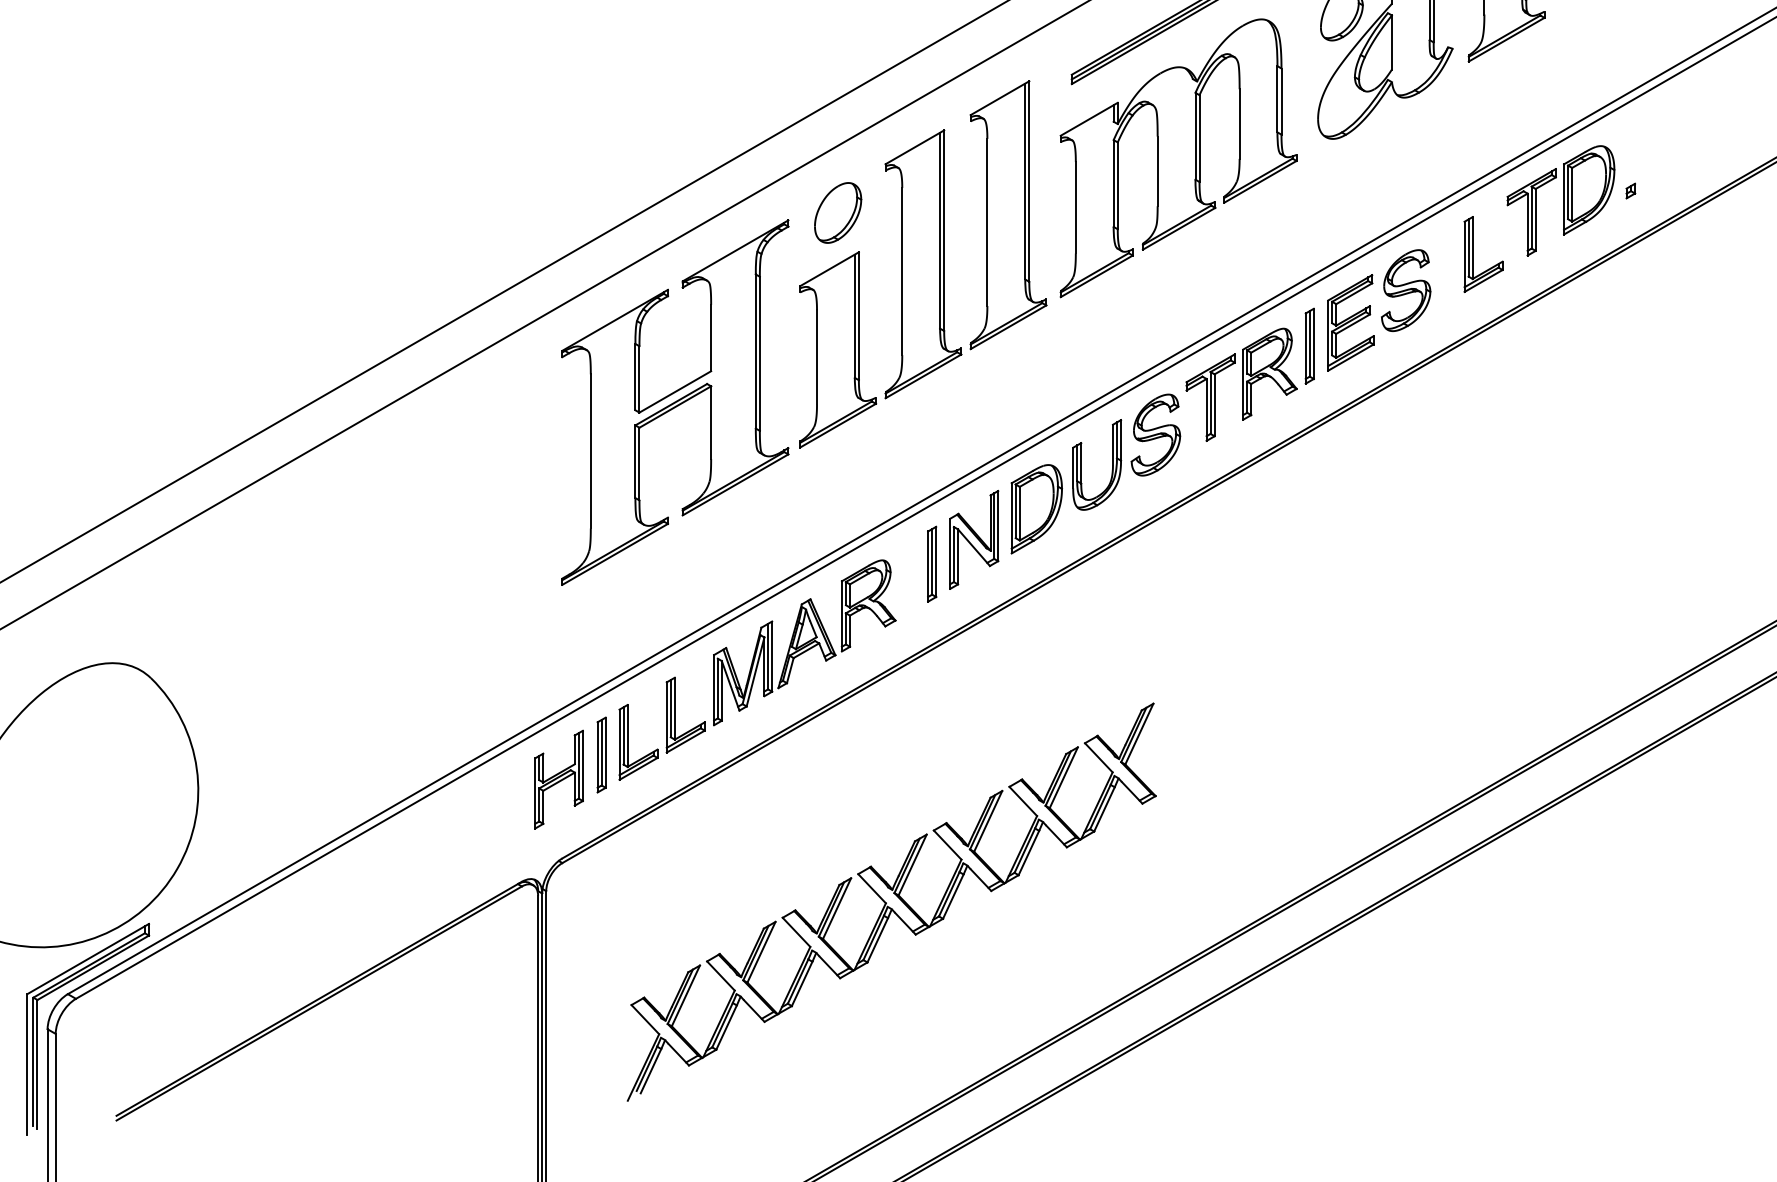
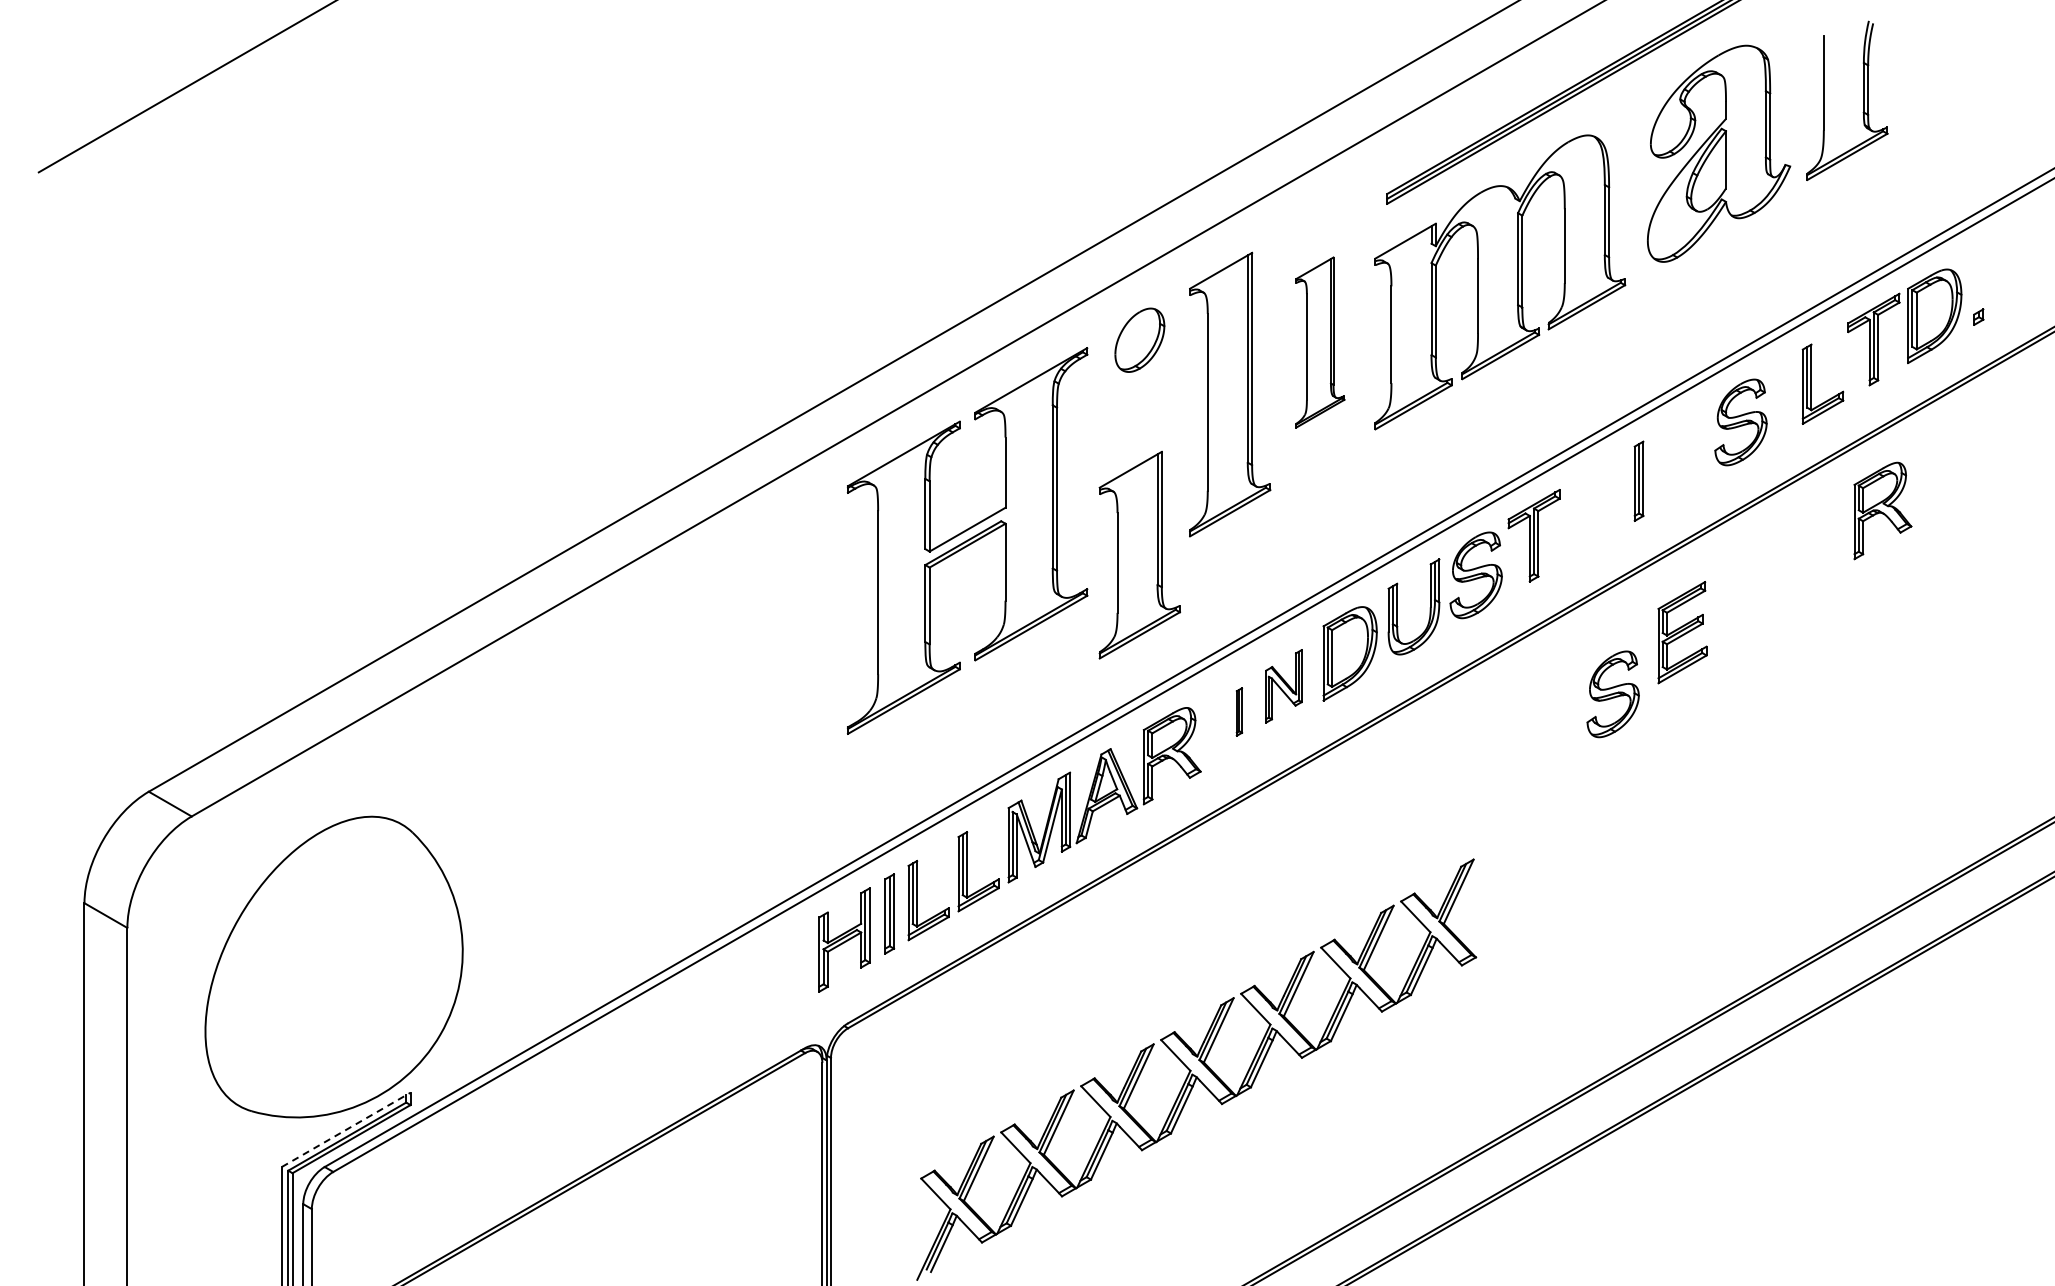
part: (1008, 215) -> (1320, 342), size x0.6
part: (1350, 322) -> (1682, 632), moved
part: (837, 349) -> (1139, 554), moved
part: (1269, 373) -> (1882, 510), moved
part: (973, 540) -> (1283, 686), size x0.7
part: (1284, 547) -> (1612, 694), added
part: (932, 563) -> (1239, 711), size x0.6
line: (88, 958) -> (346, 1129), solid -> dashed

